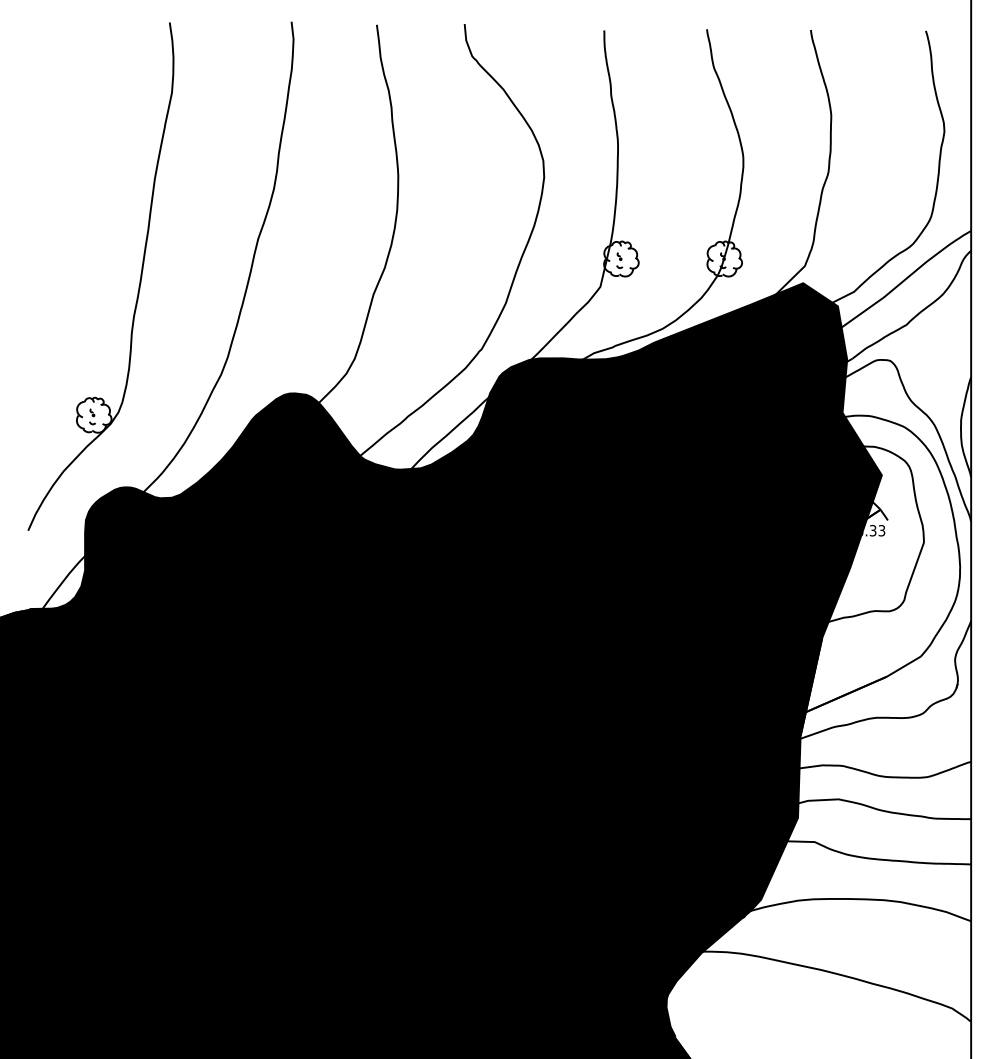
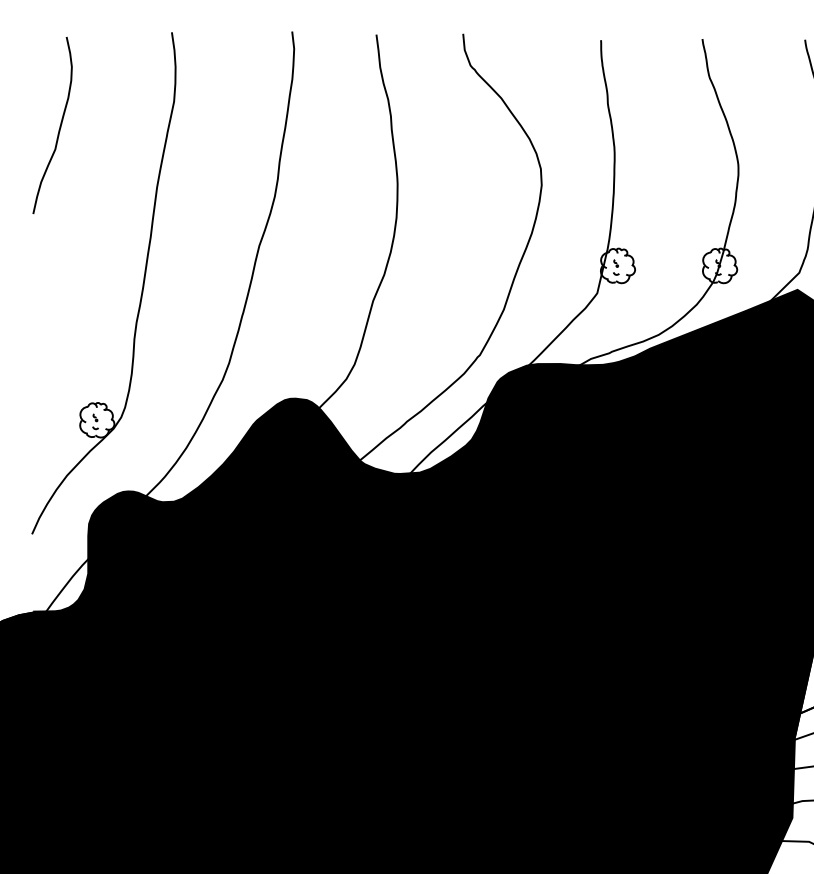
curve: (55, 119) -> (59, 128), added

